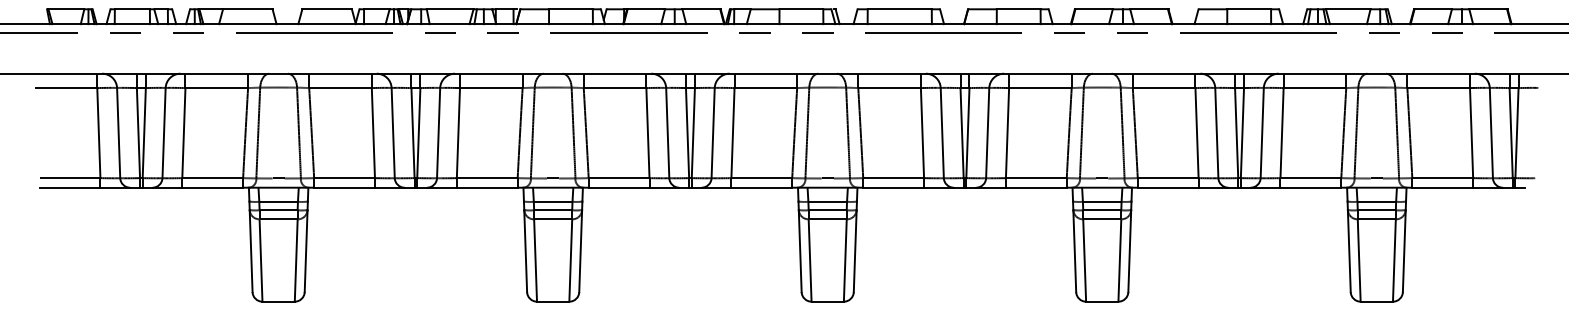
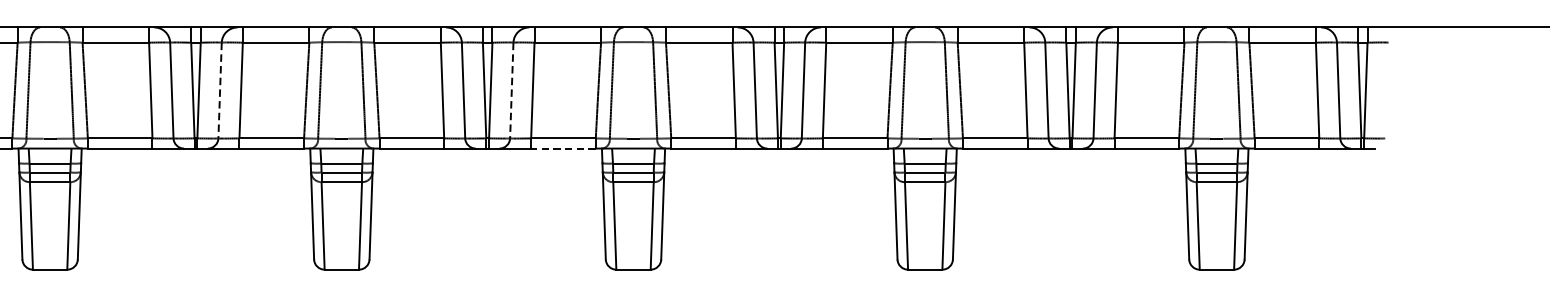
line: (438, 133) -> (219, 90), solid -> dashed
line: (713, 133) -> (512, 90), solid -> dashed
line: (761, 187) -> (563, 148), solid -> dashed

